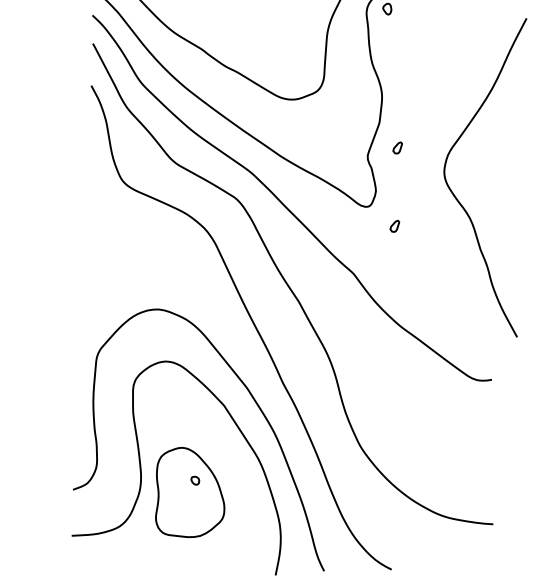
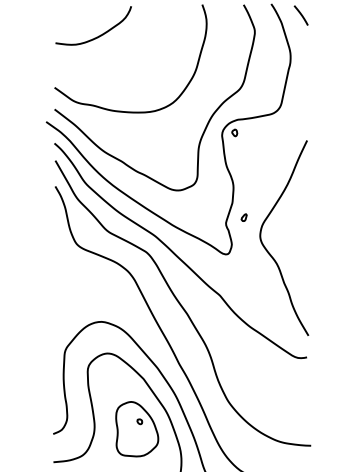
curve: (455, 193) -> (267, 249), moved
part: (393, 225) -> (243, 265), removed
part: (191, 493) -> (137, 429), moved

